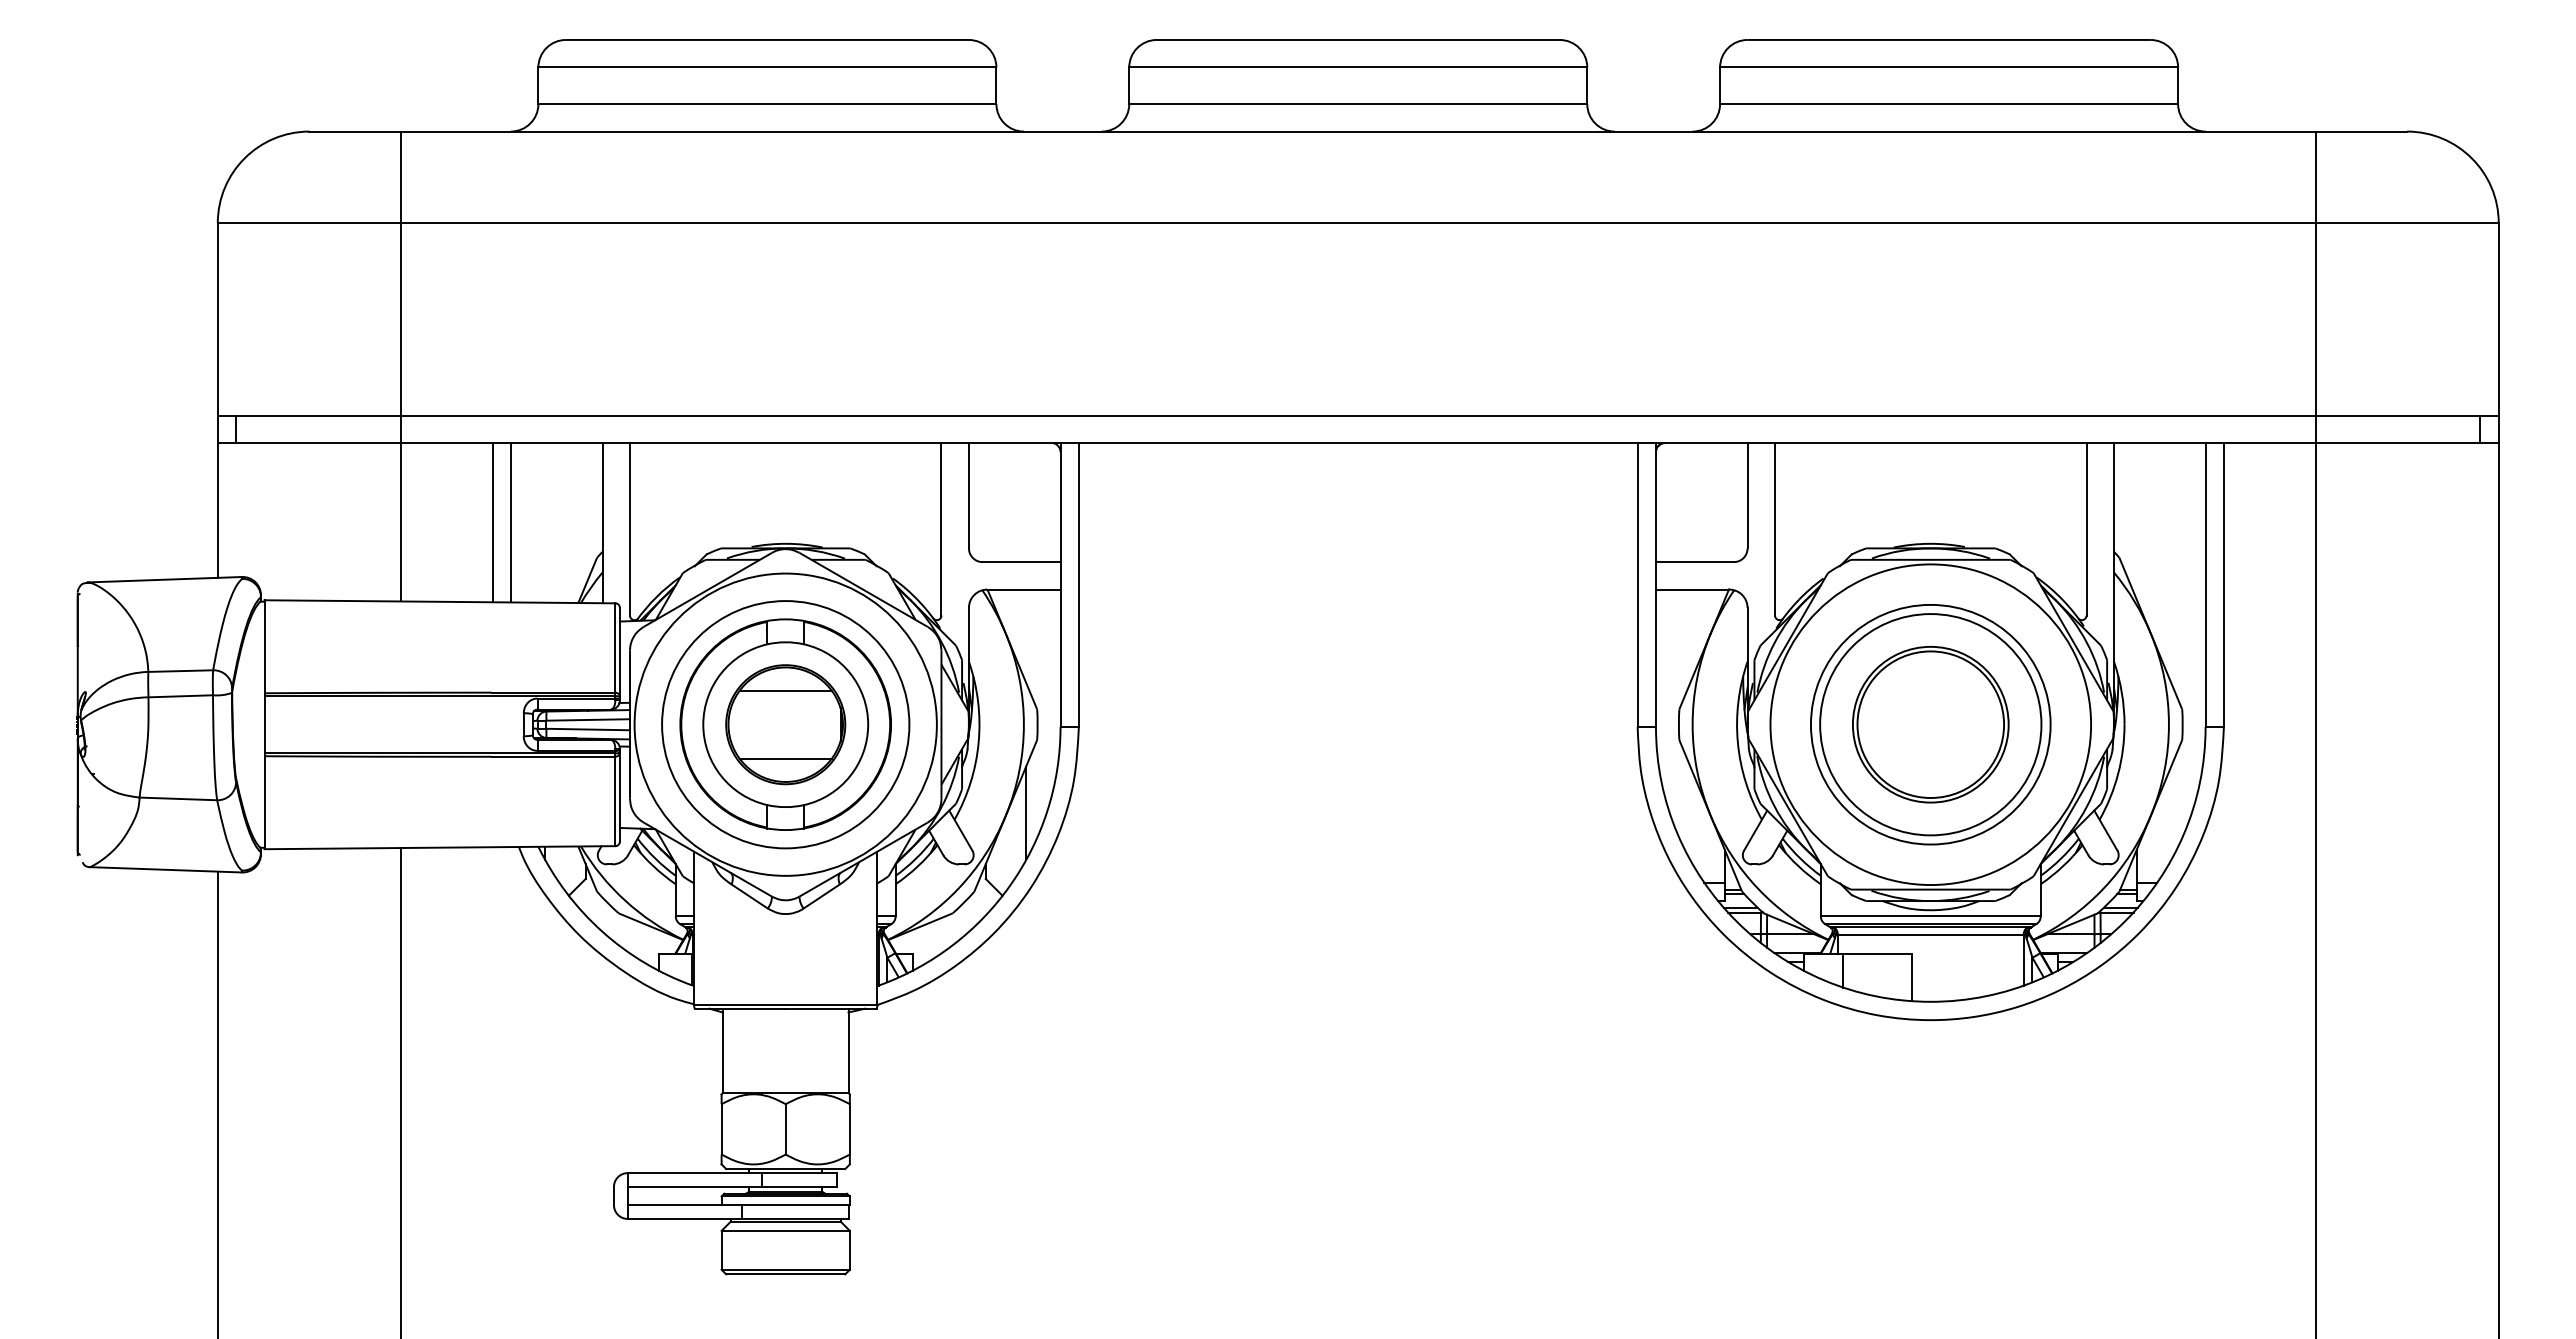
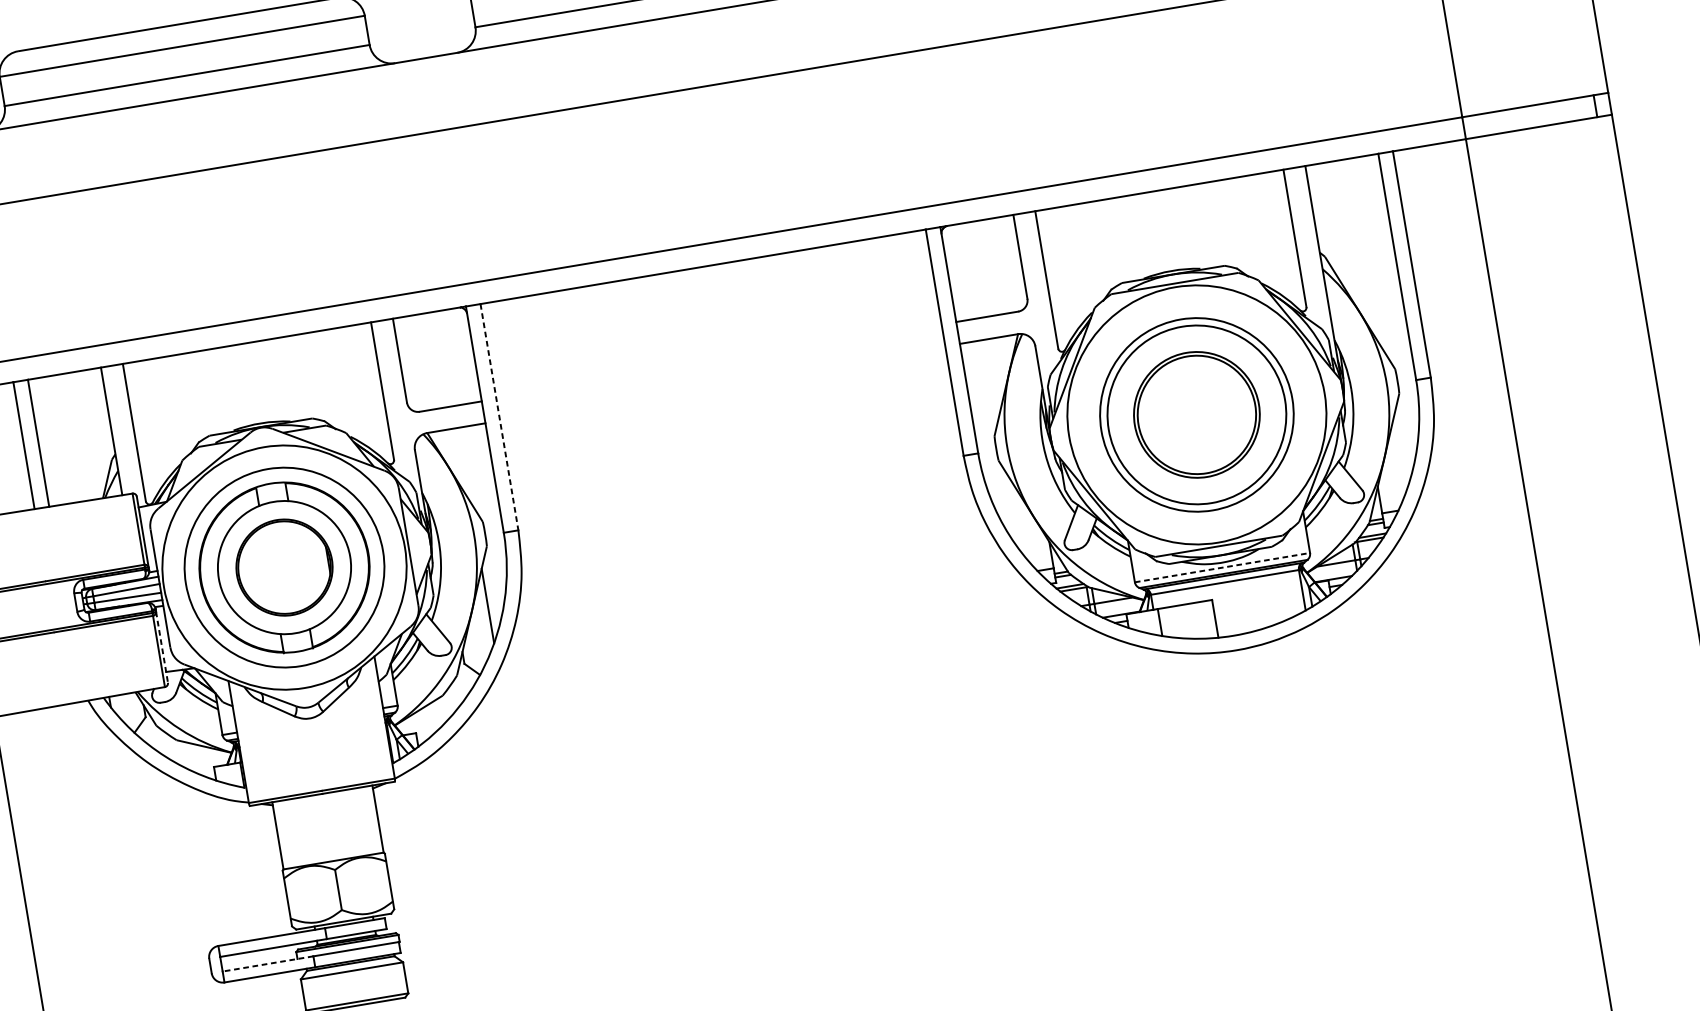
line: (1078, 585) -> (499, 417), solid -> dashed
line: (785, 690) -> (279, 540), removed
line: (785, 758) -> (288, 594), removed
line: (619, 796) -> (161, 646), solid -> dashed
line: (1930, 916) -> (1222, 567), solid -> dashed
line: (684, 1205) -> (267, 964), solid -> dashed

